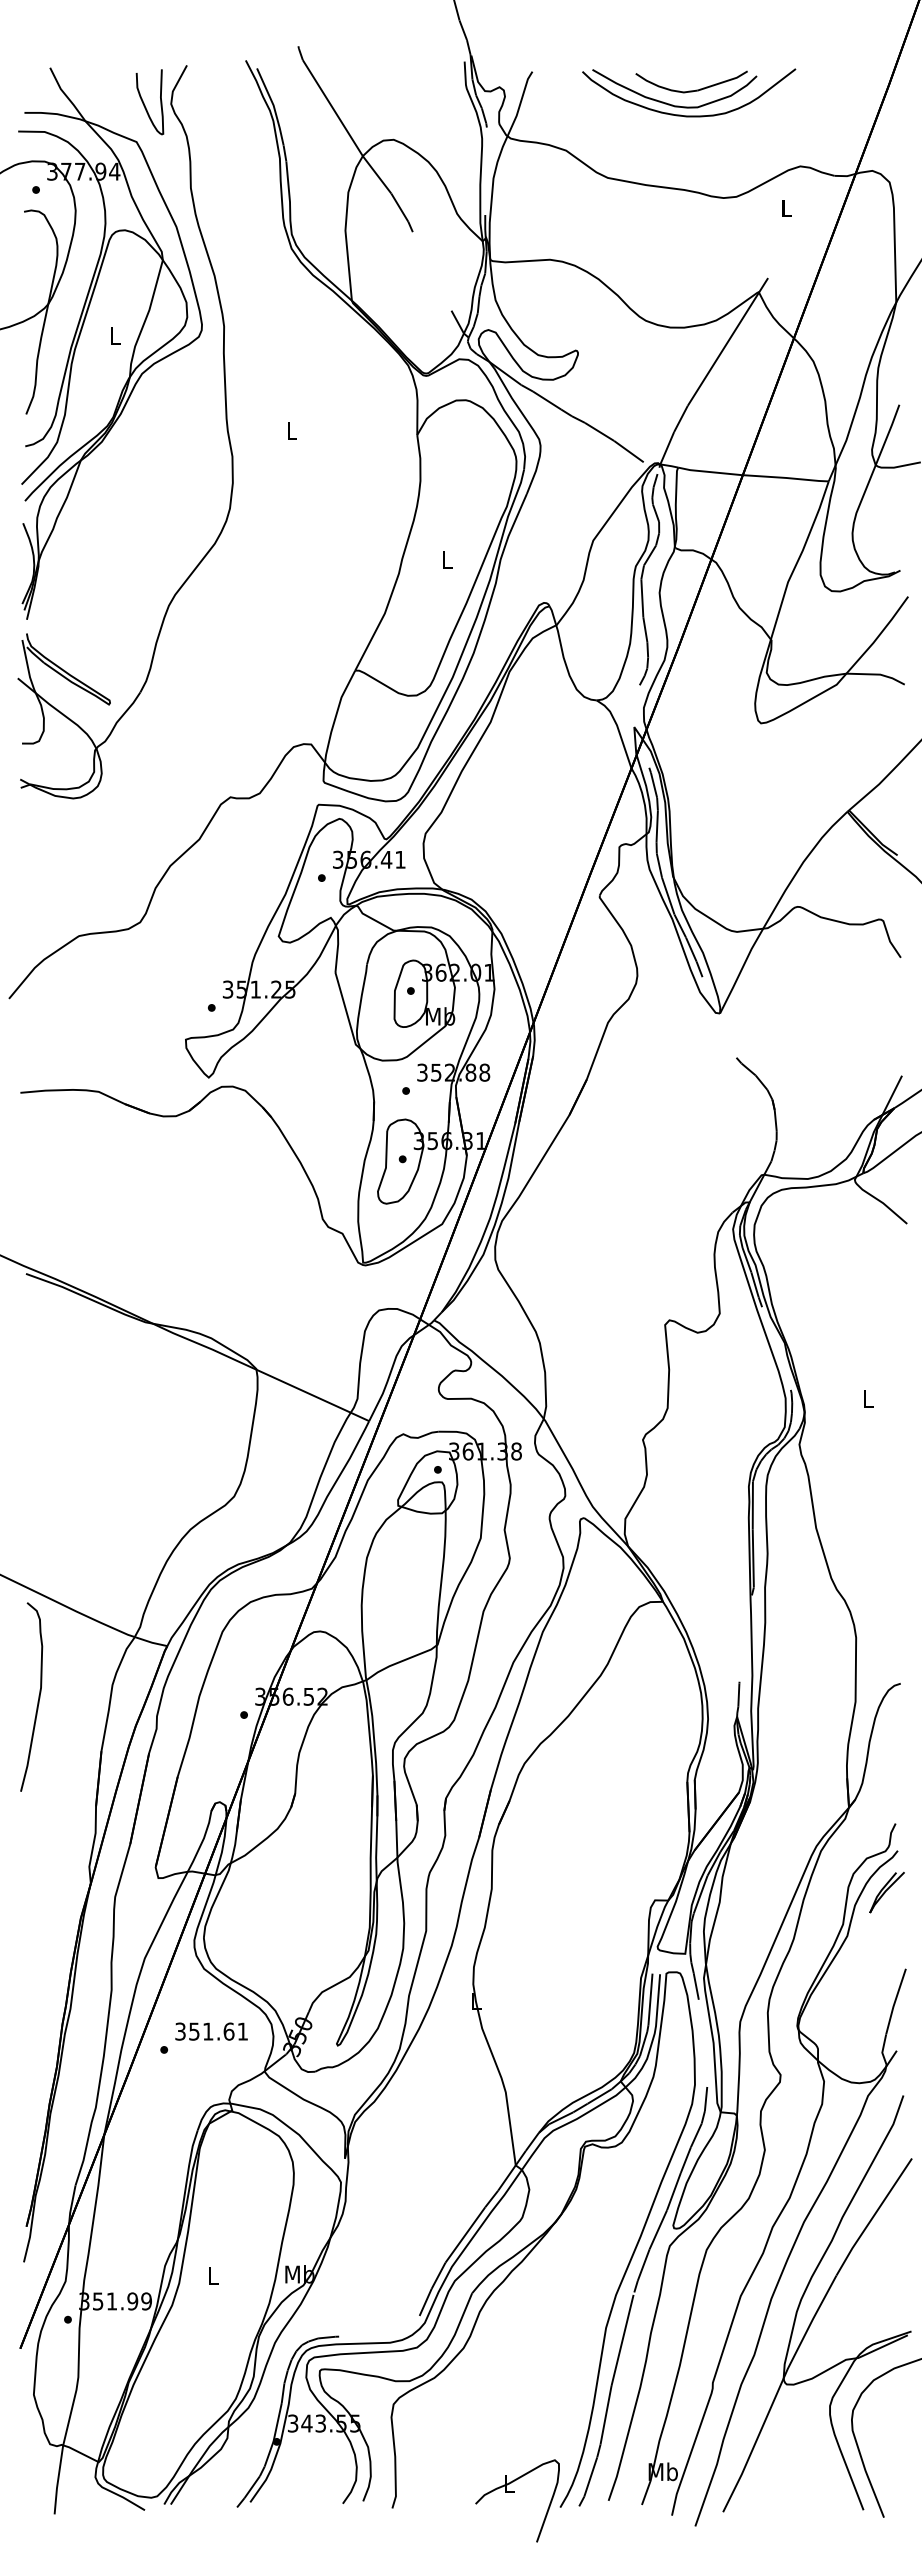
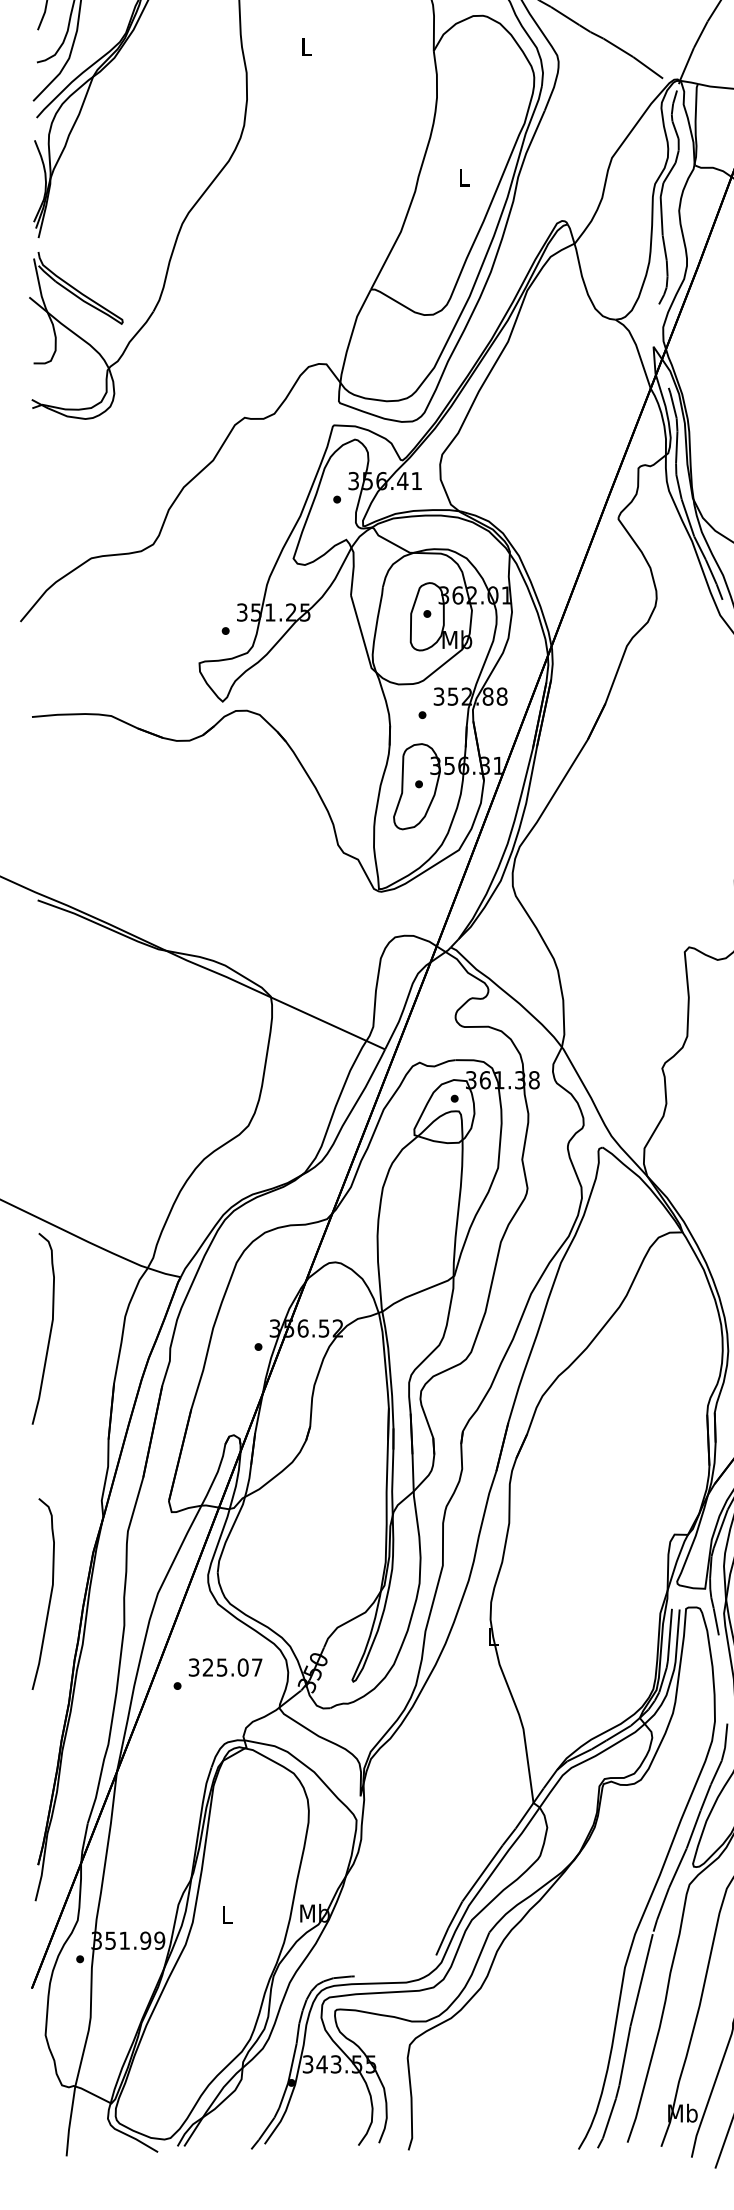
curve: (38, 1958) -> (50, 1593), added
text: (218, 2031) -> (232, 1667), 351.61 -> 325.07
part: (514, 2492) -> (532, 2134), removed

